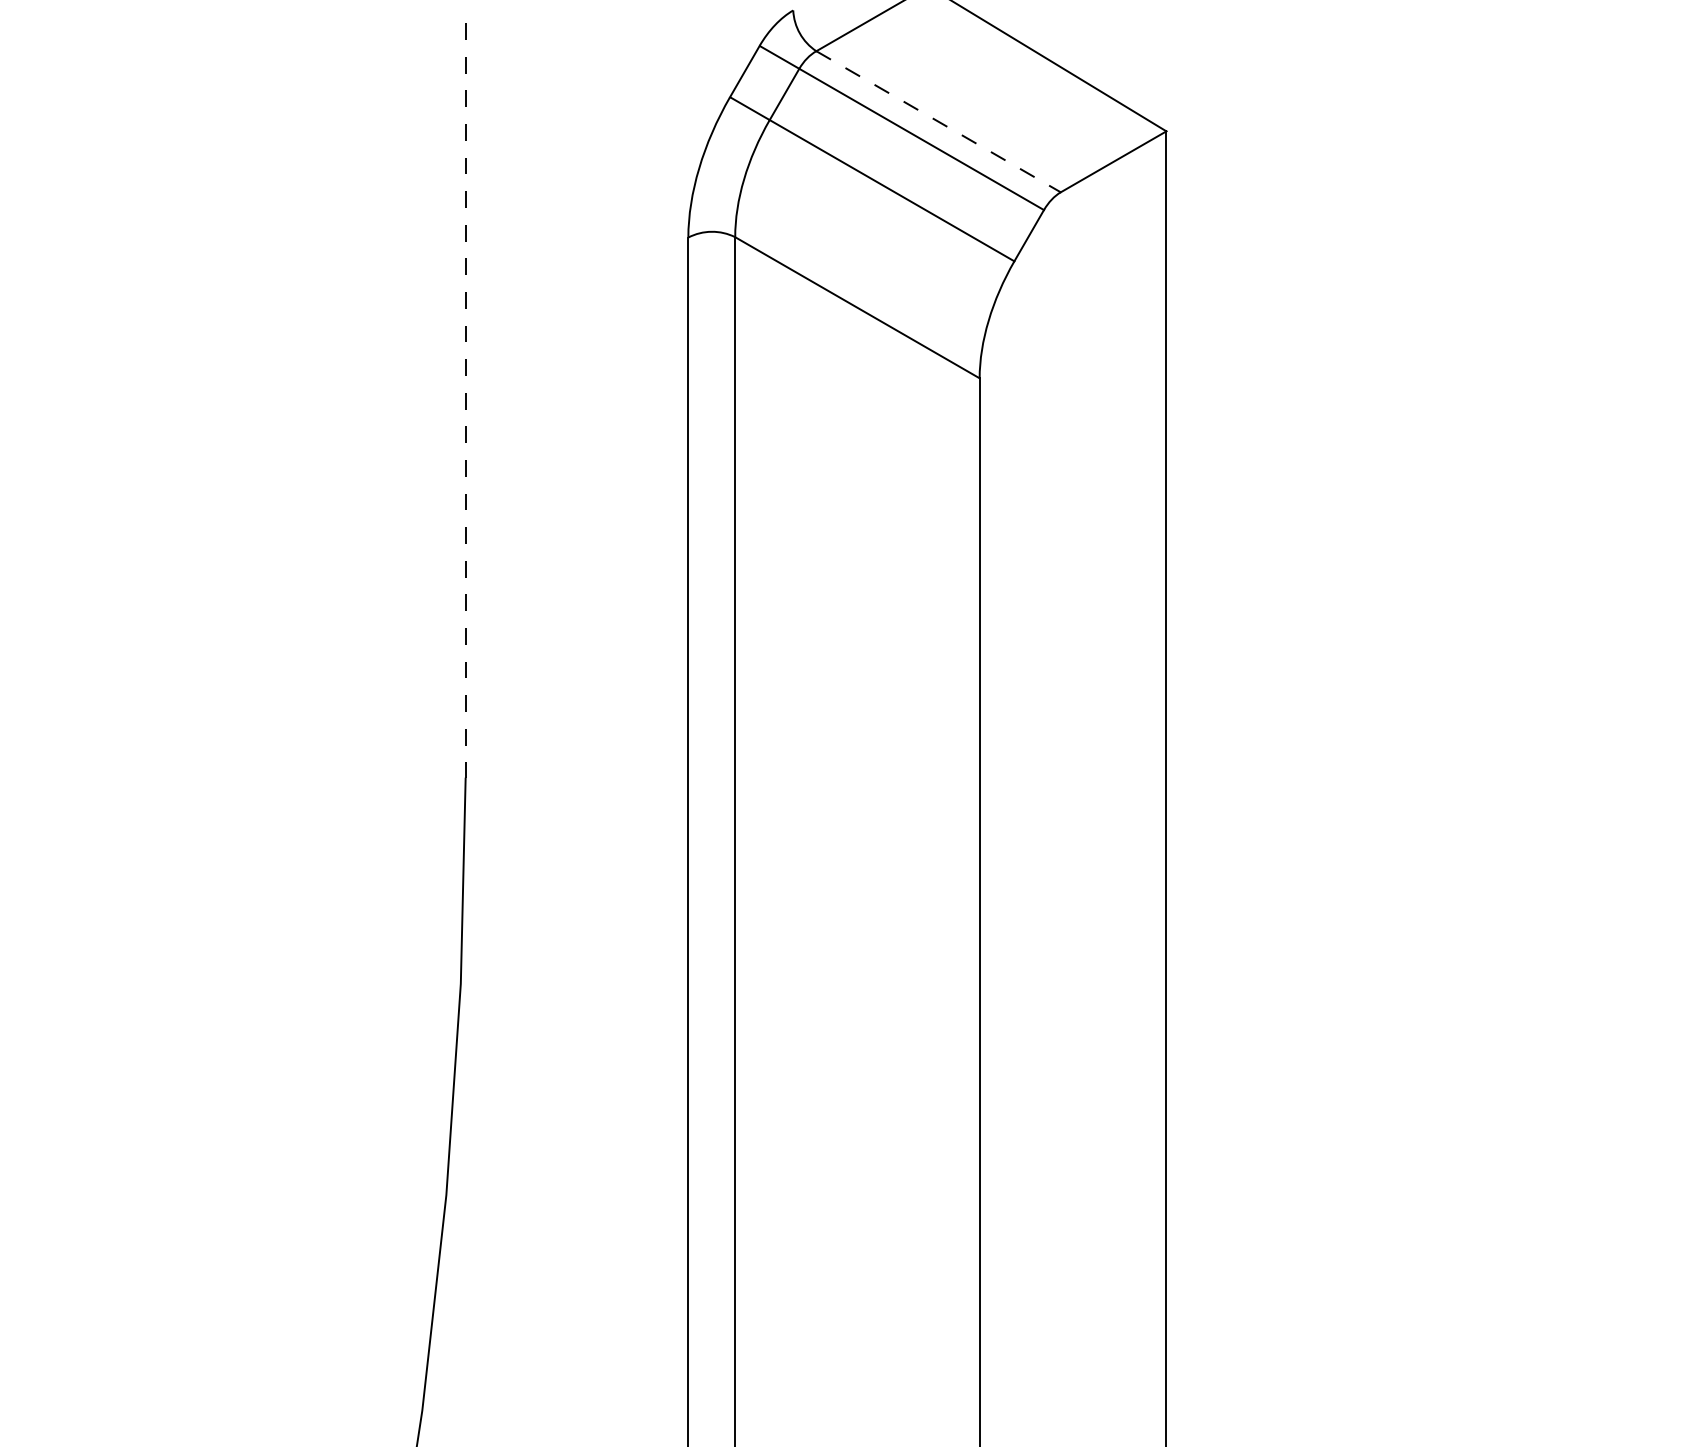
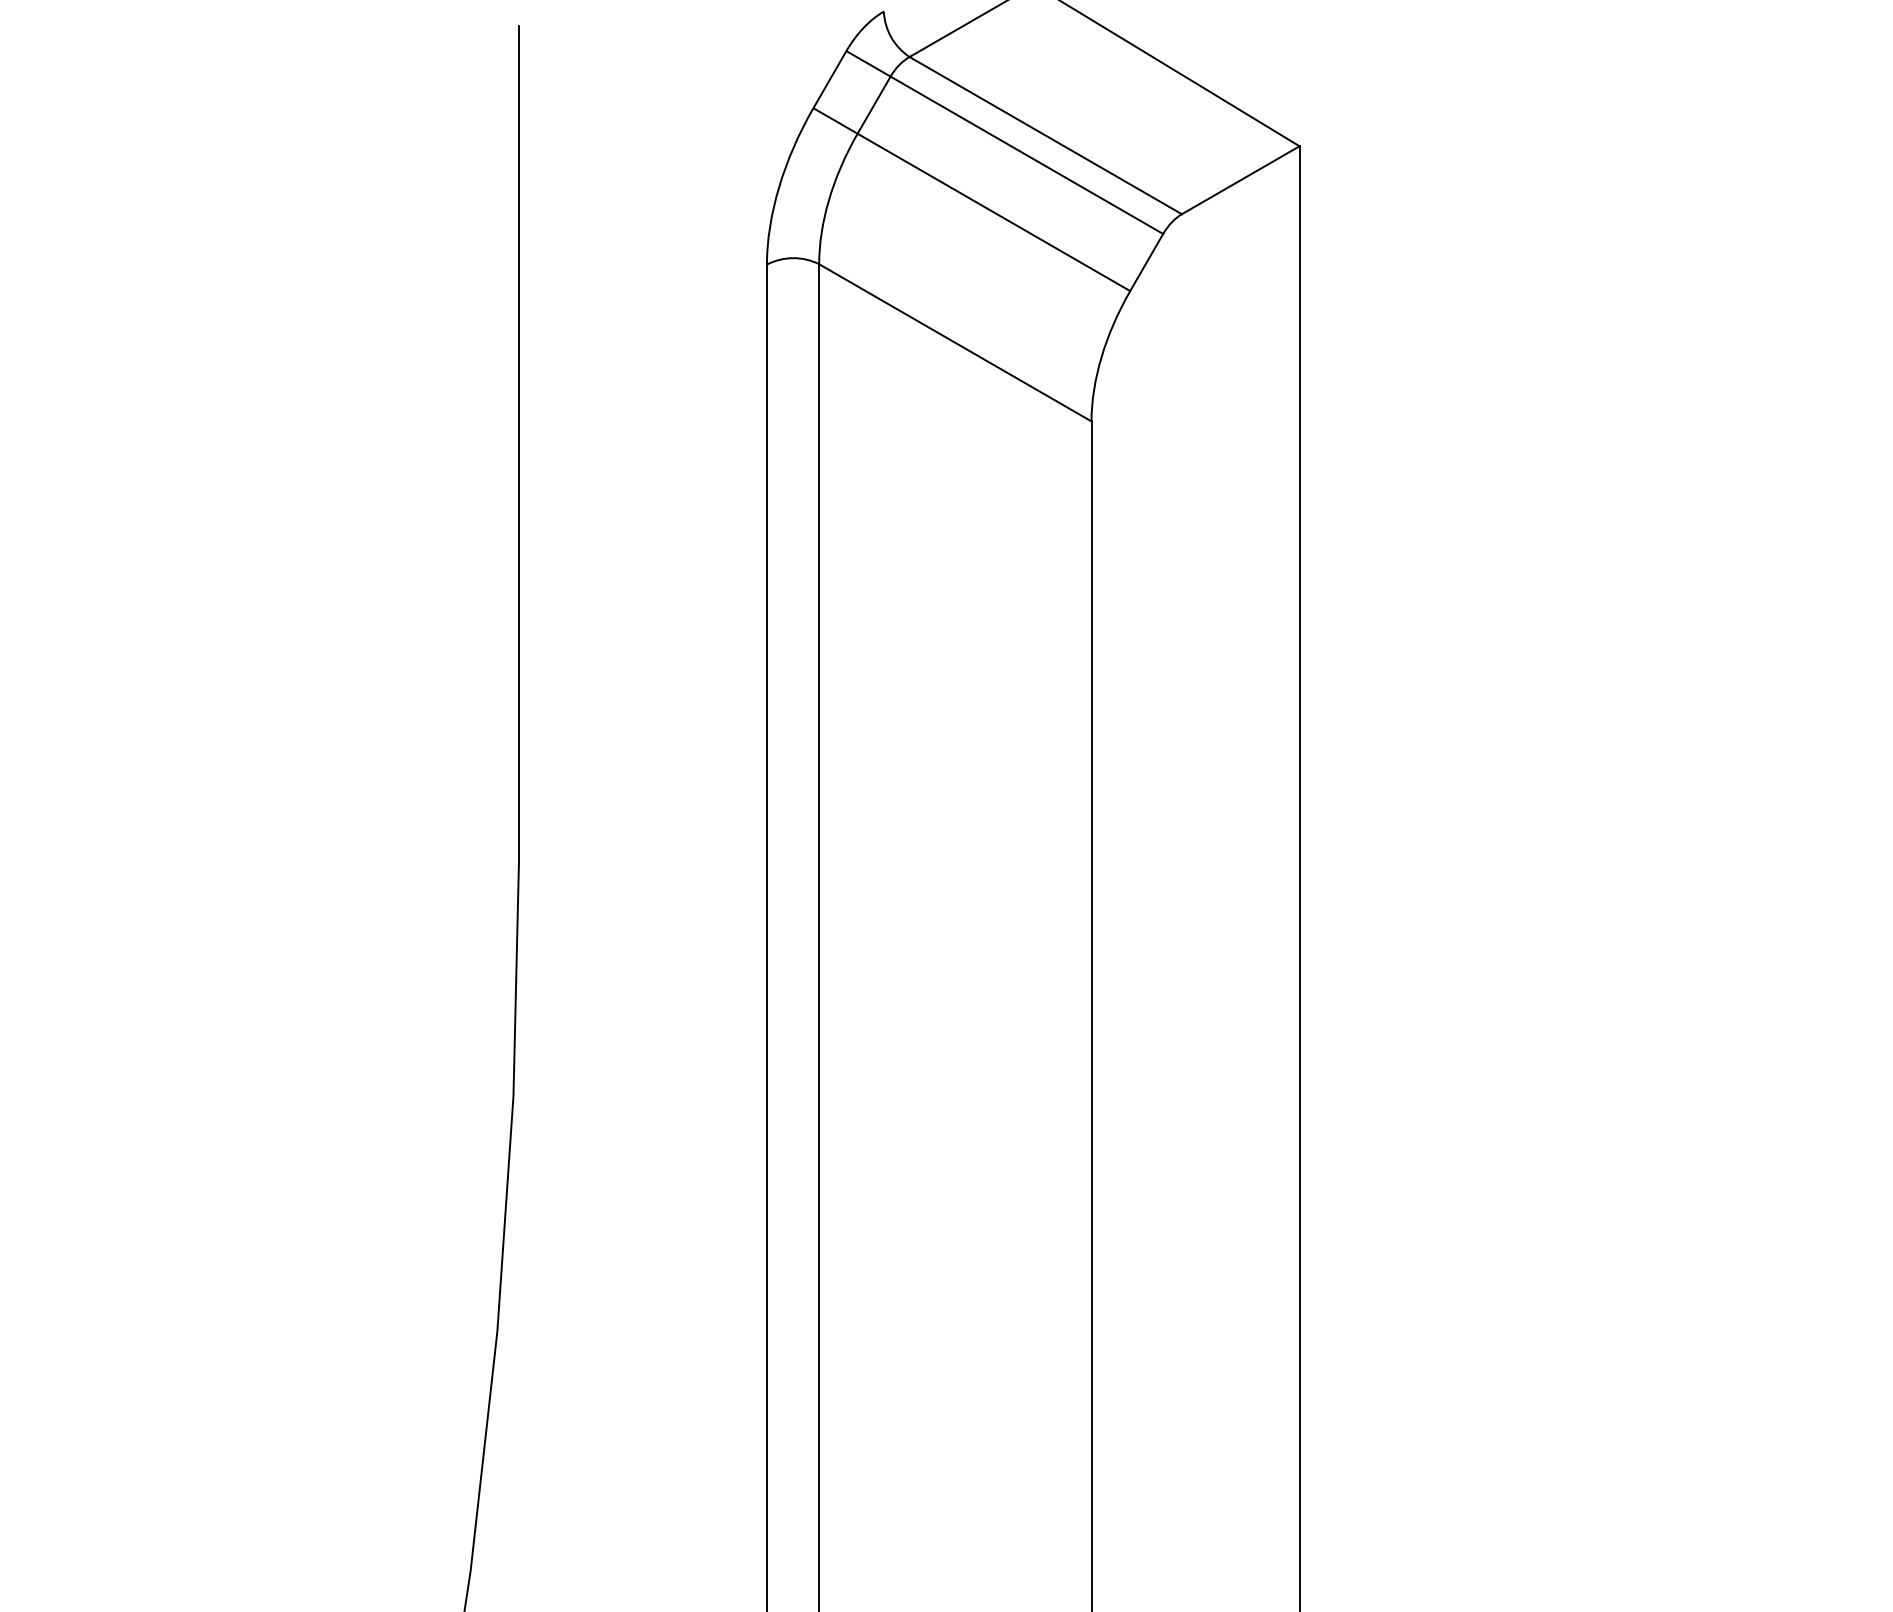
line: (939, 122) -> (1046, 136), dashed -> solid
line: (465, 400) -> (518, 446), dashed -> solid

